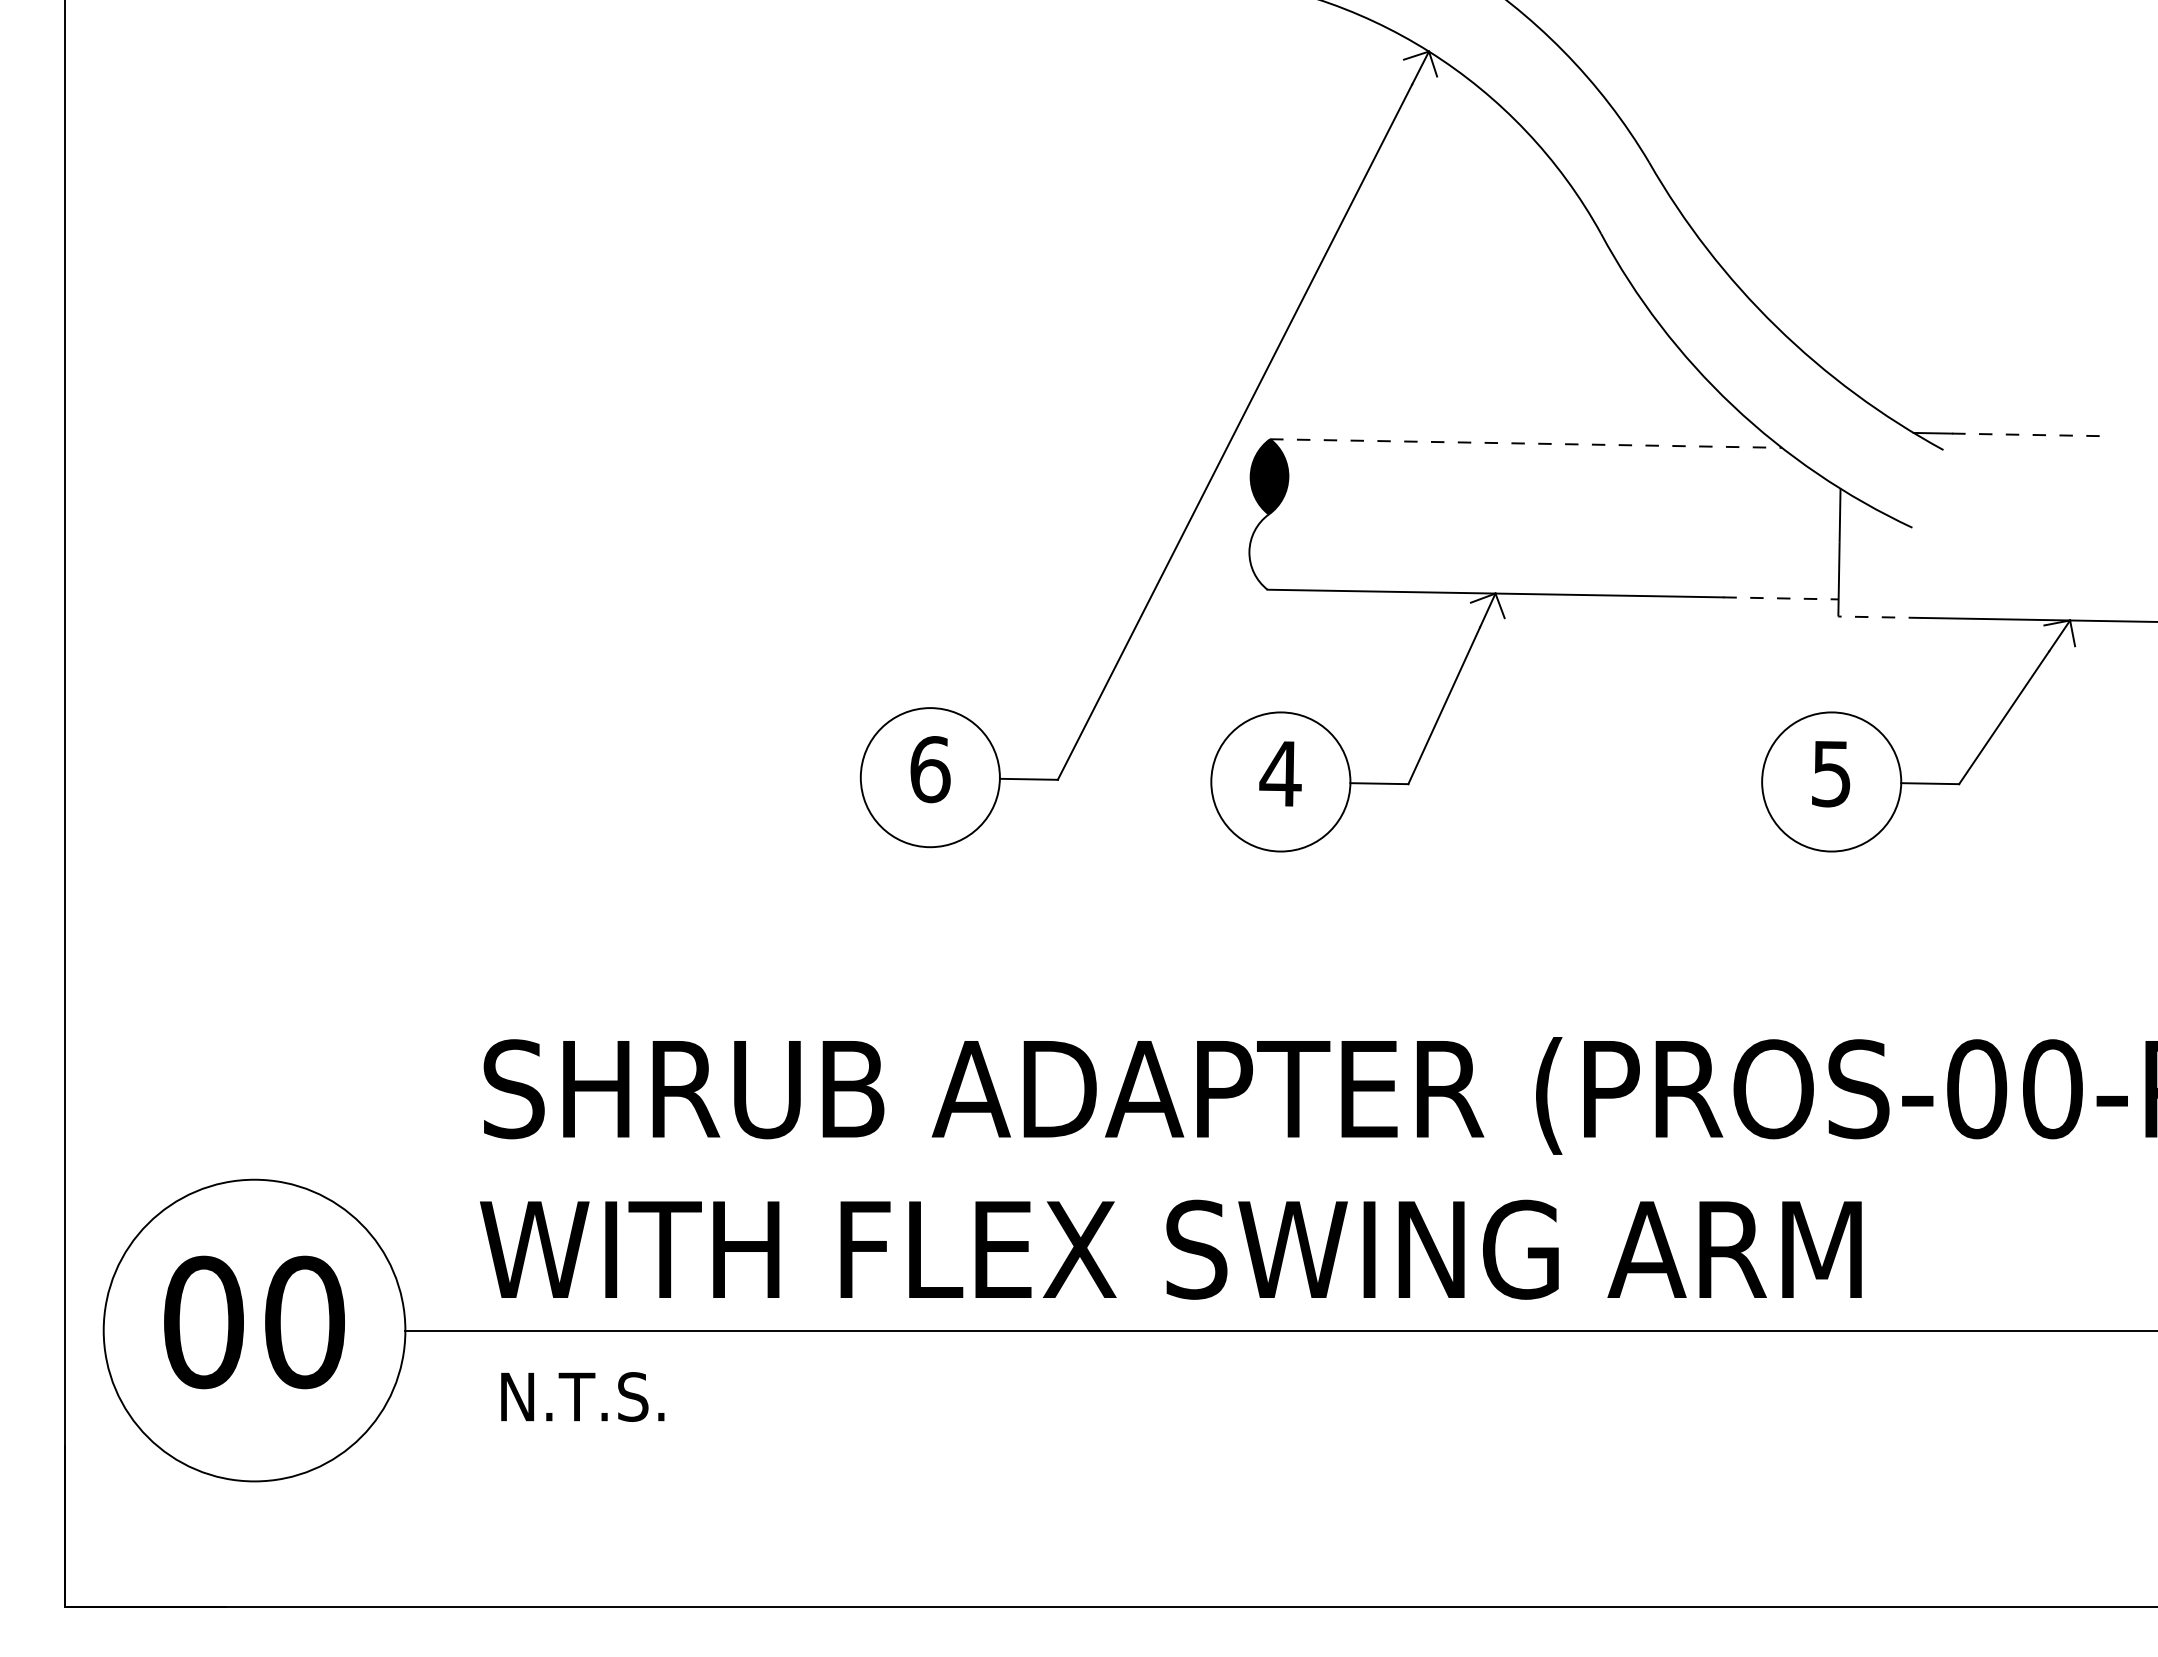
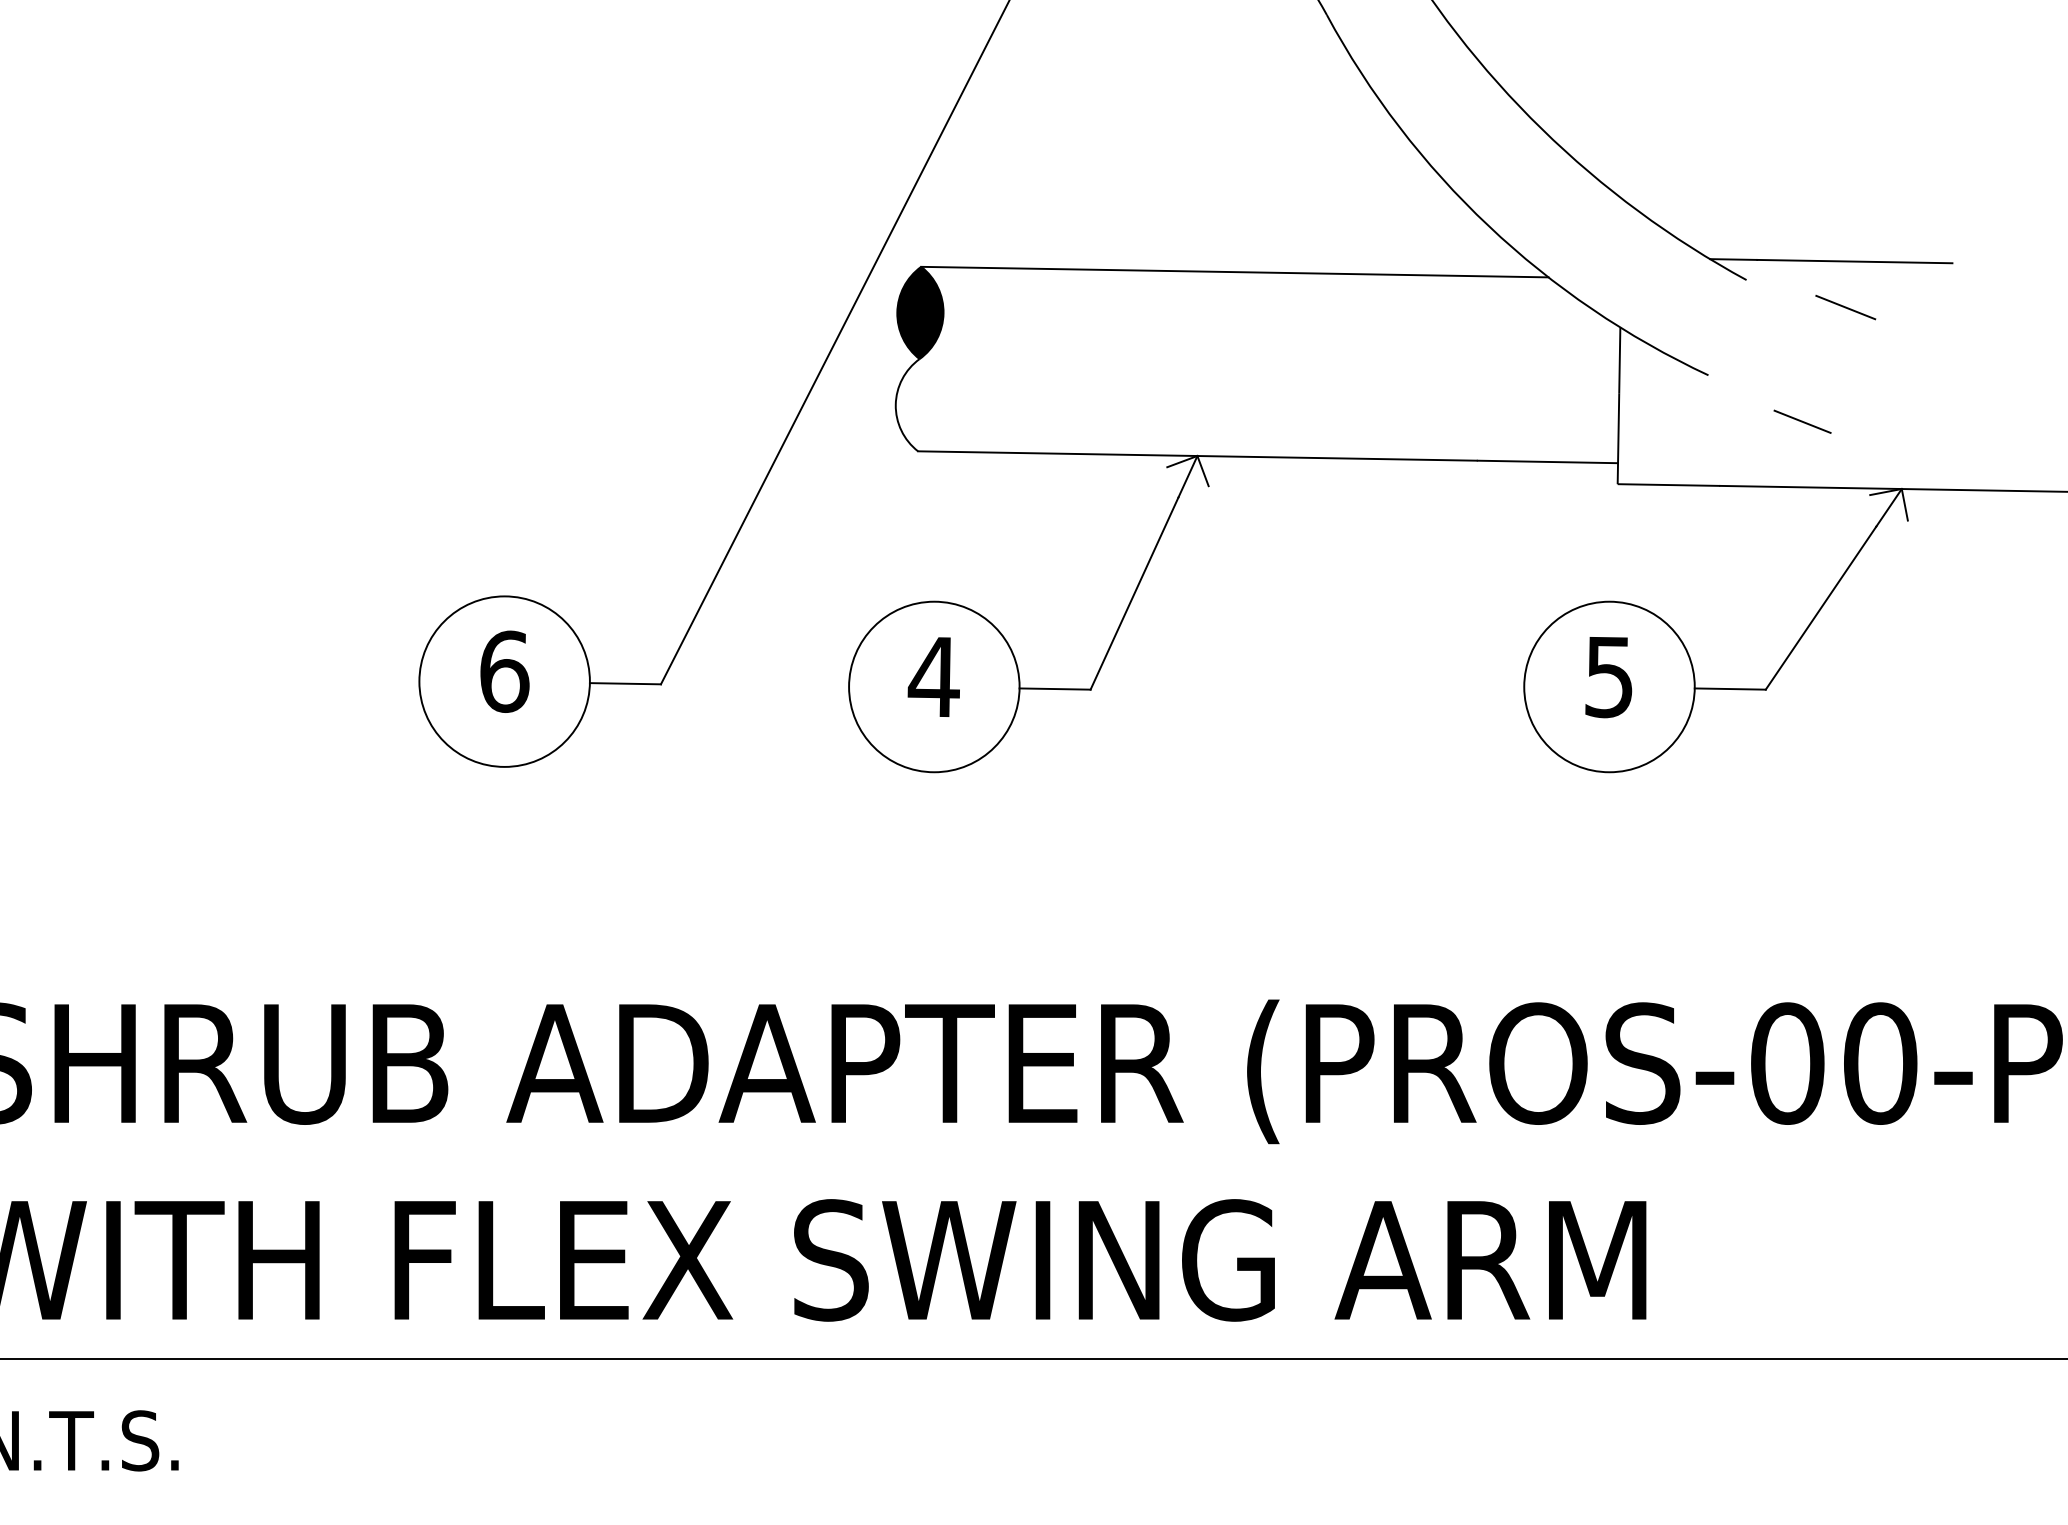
line: (2031, 434) -> (1854, 261), dashed -> solid
line: (1526, 443) -> (1235, 272), dashed -> solid
line: (2024, 471) -> (1845, 306), added
line: (1989, 565) -> (1802, 421), added
line: (1781, 598) -> (1547, 462), dashed -> solid
line: (1880, 617) -> (1669, 485), dashed -> solid

